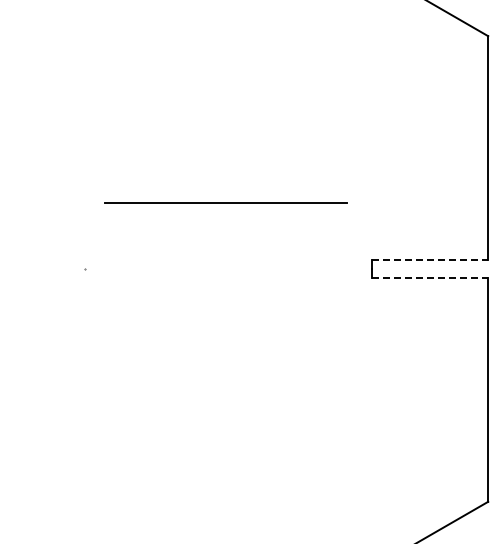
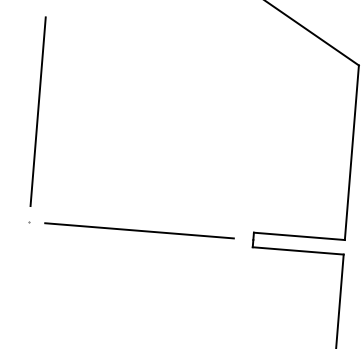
line: (85, 127) -> (38, 111), added
line: (225, 202) -> (139, 230), moved
line: (430, 259) -> (299, 236), dashed -> solid
line: (430, 278) -> (298, 251), dashed -> solid

